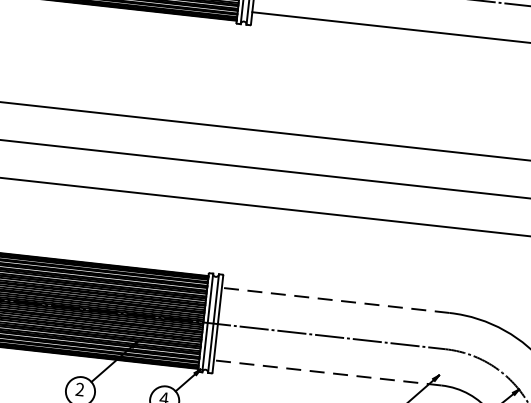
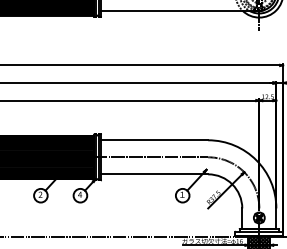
line: (335, 300) -> (154, 140), dashed -> solid
line: (327, 373) -> (154, 174), dashed -> solid

